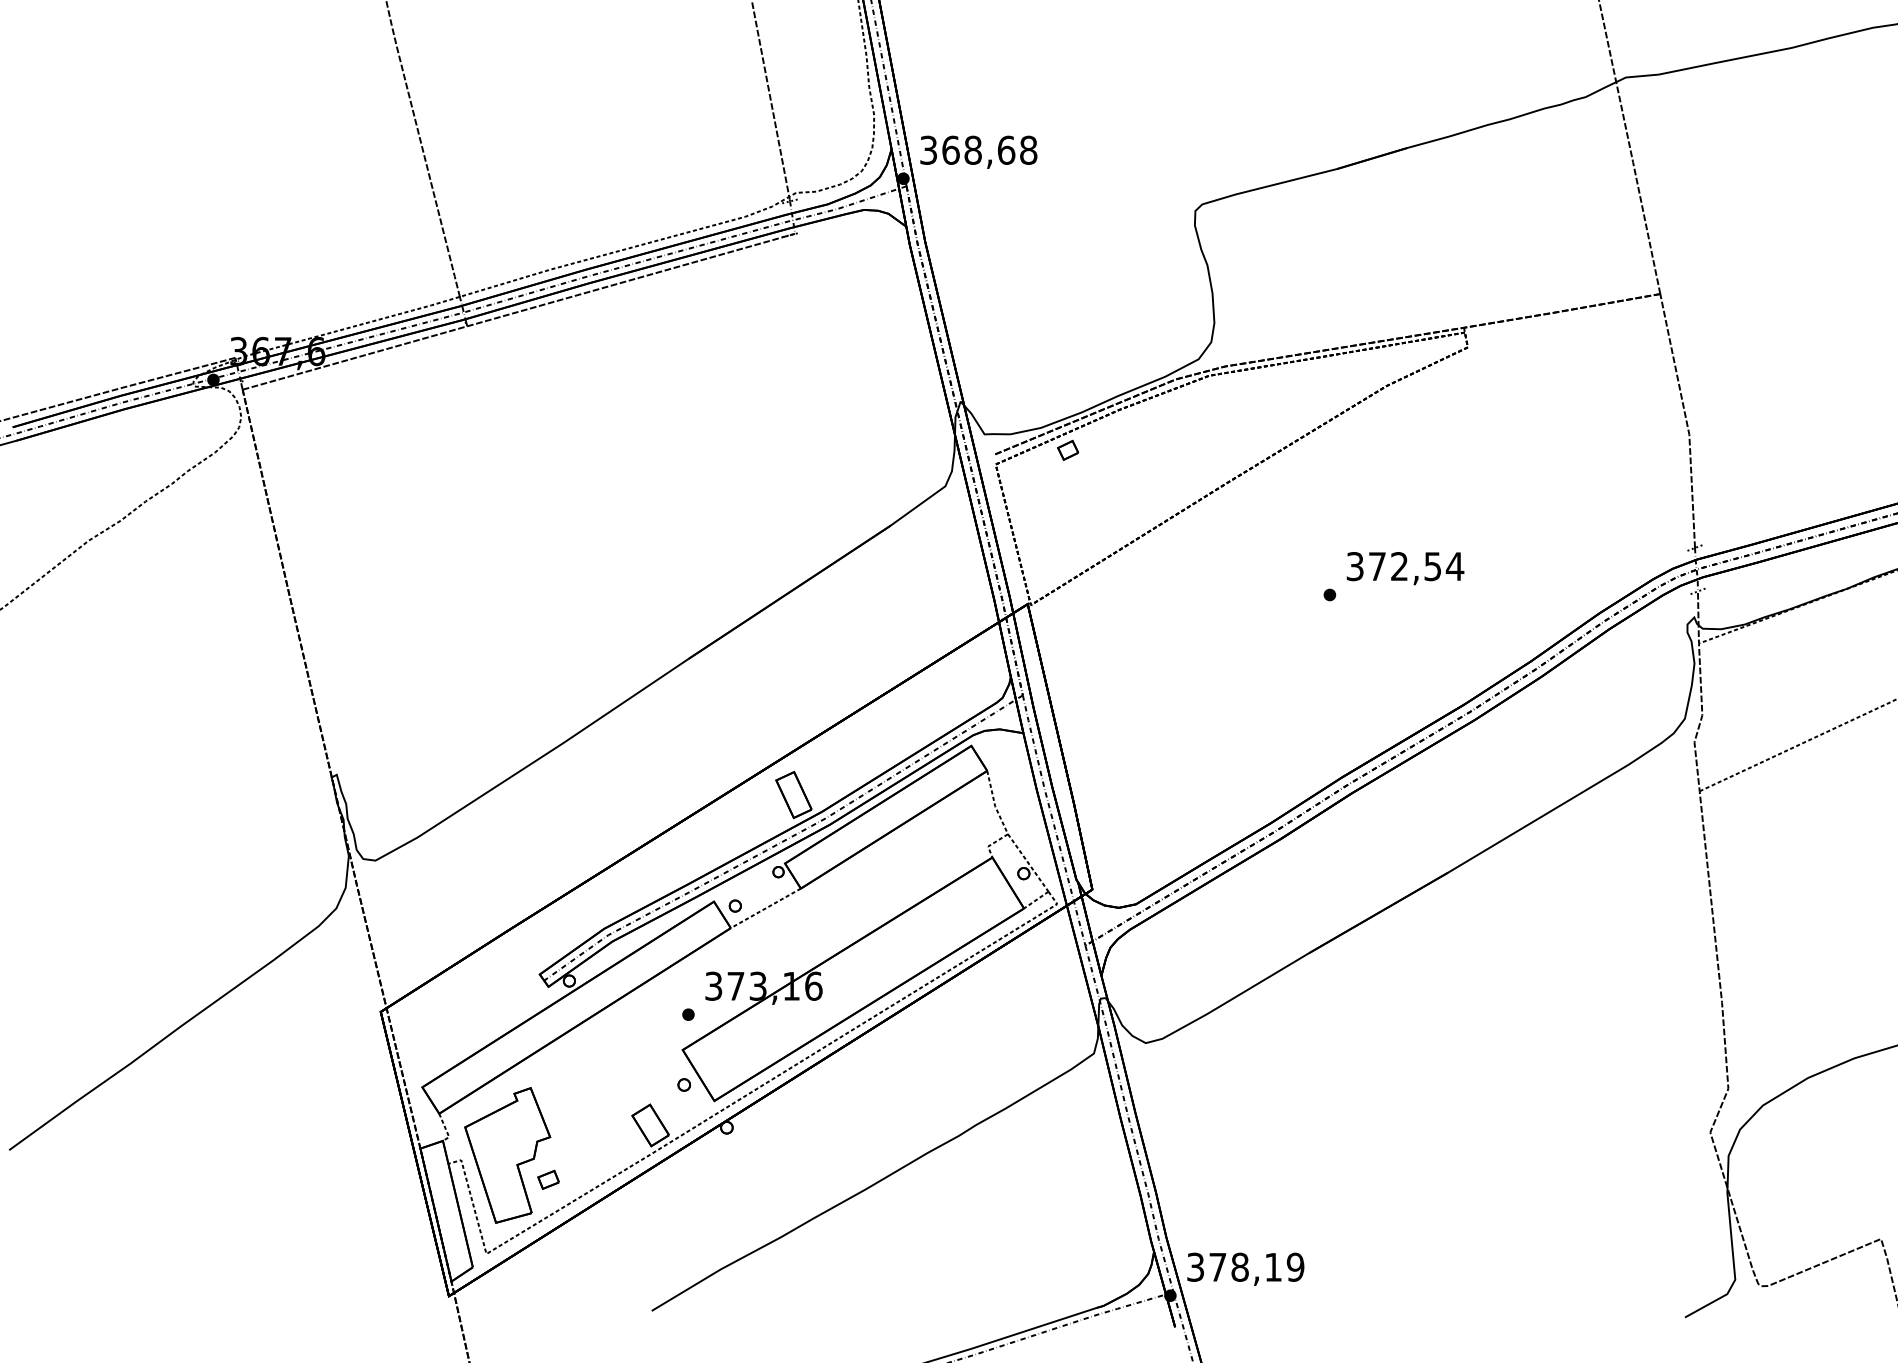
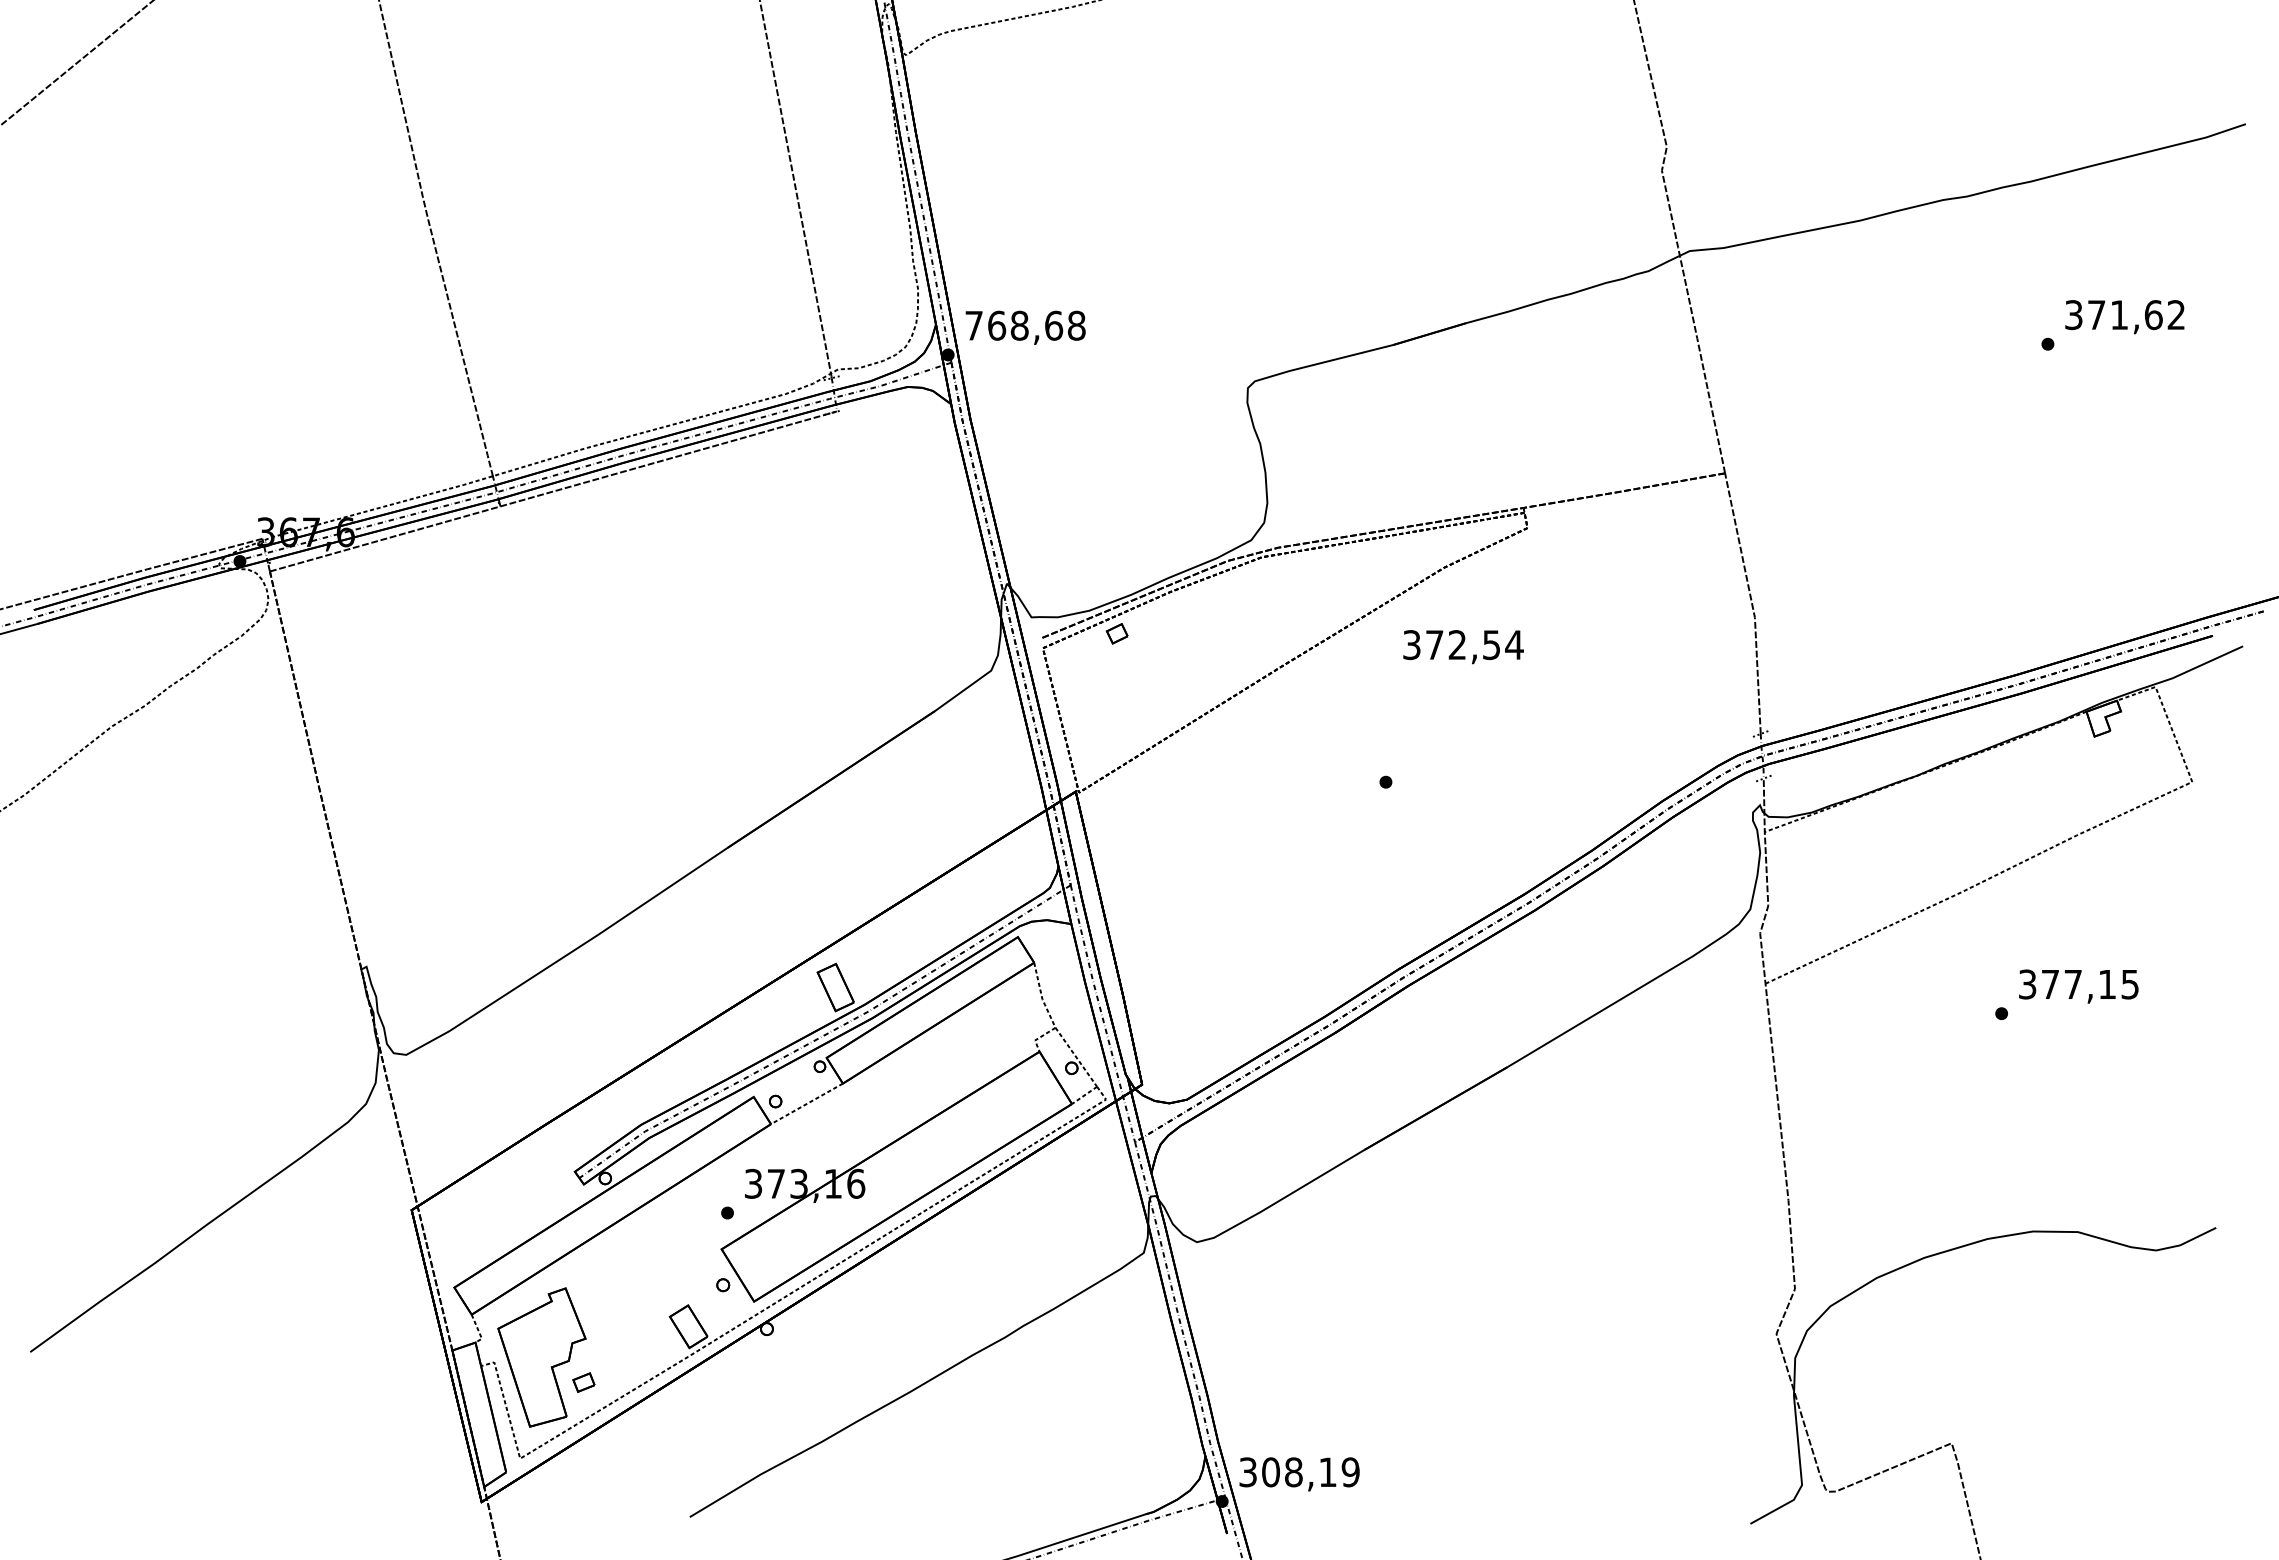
text: (928, 150) -> (973, 325), 368,68 -> 768,68
text: (1405, 568) -> (1463, 647), moved
text: (1217, 1267) -> (1270, 1472), 378,19 -> 308,19

